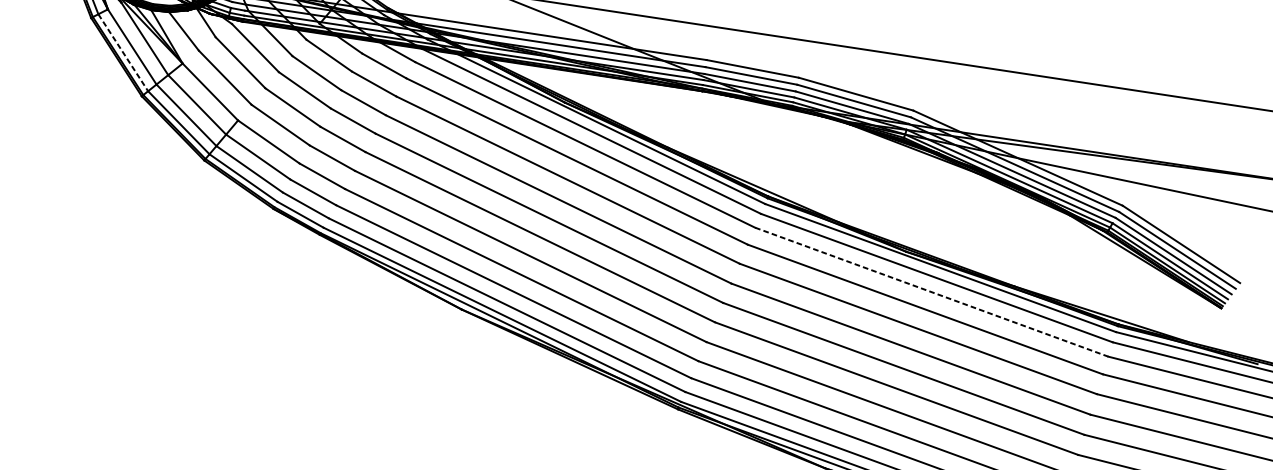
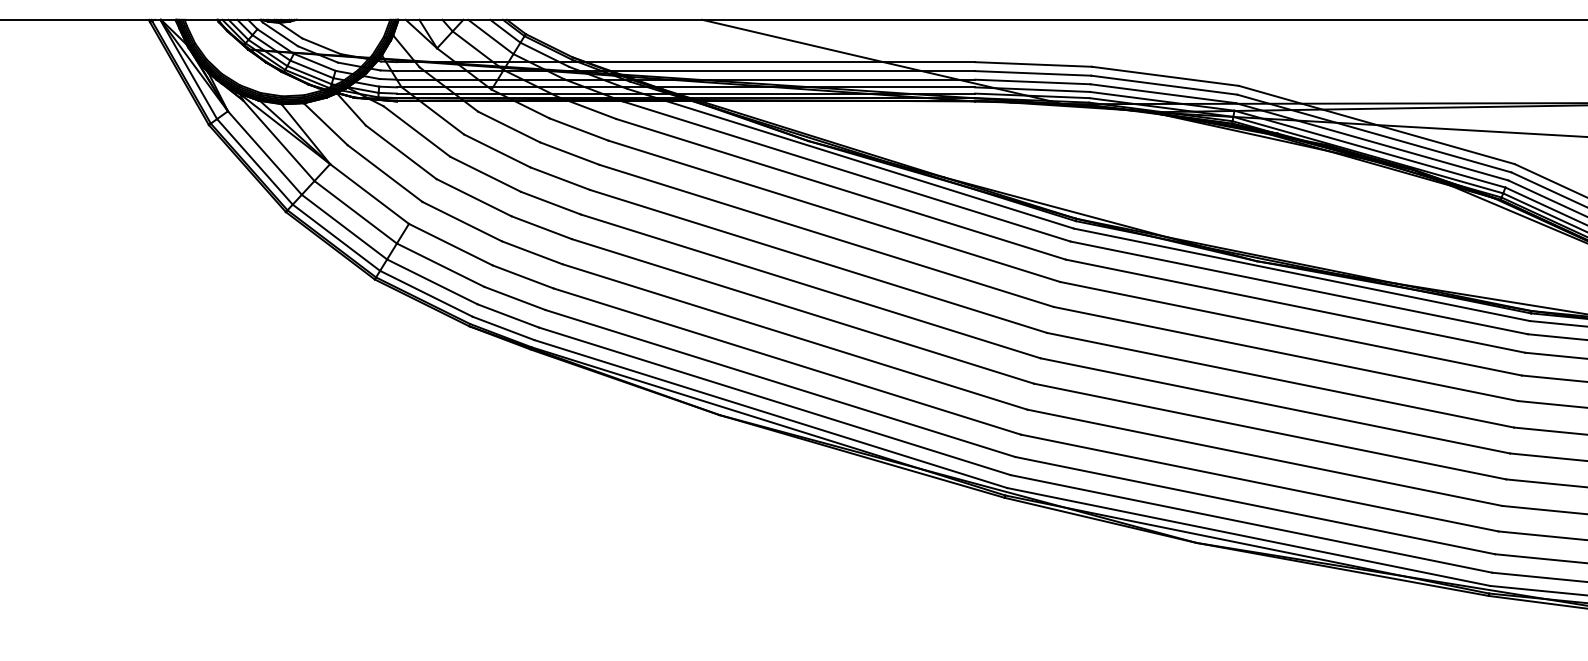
line: (123, 53) -> (255, 162), dashed -> solid
line: (932, 292) -> (1296, 306), dashed -> solid

